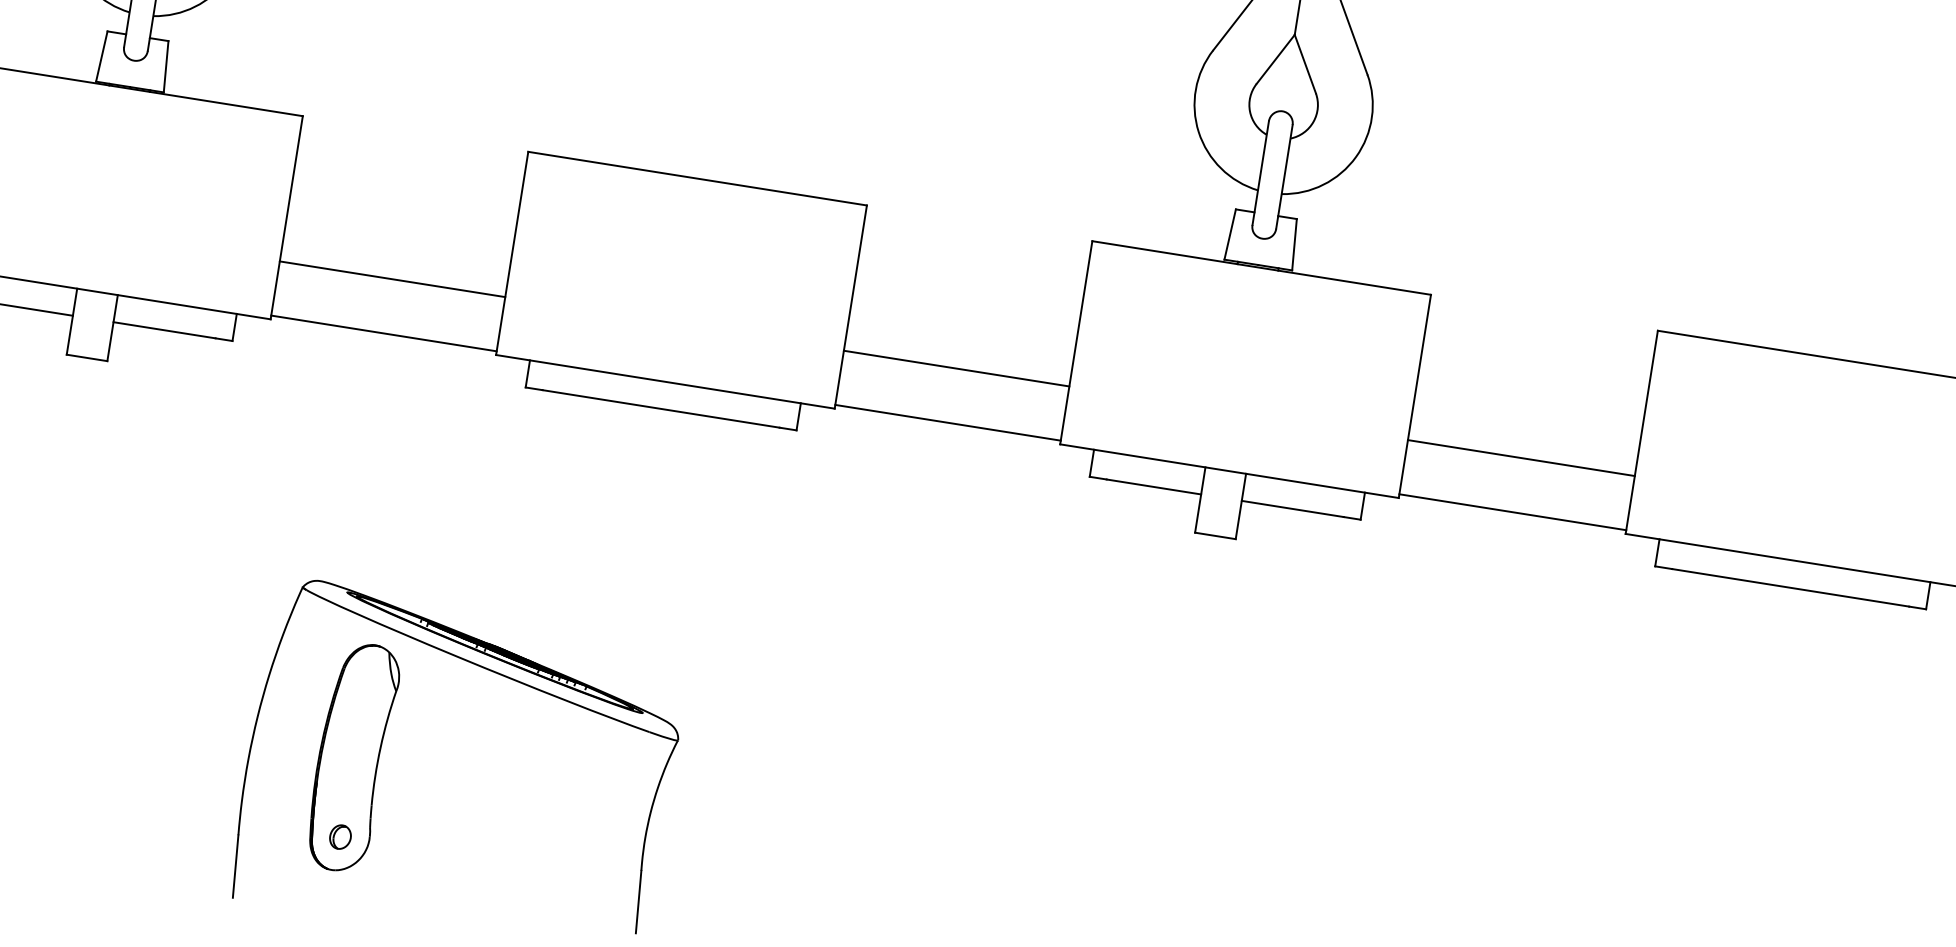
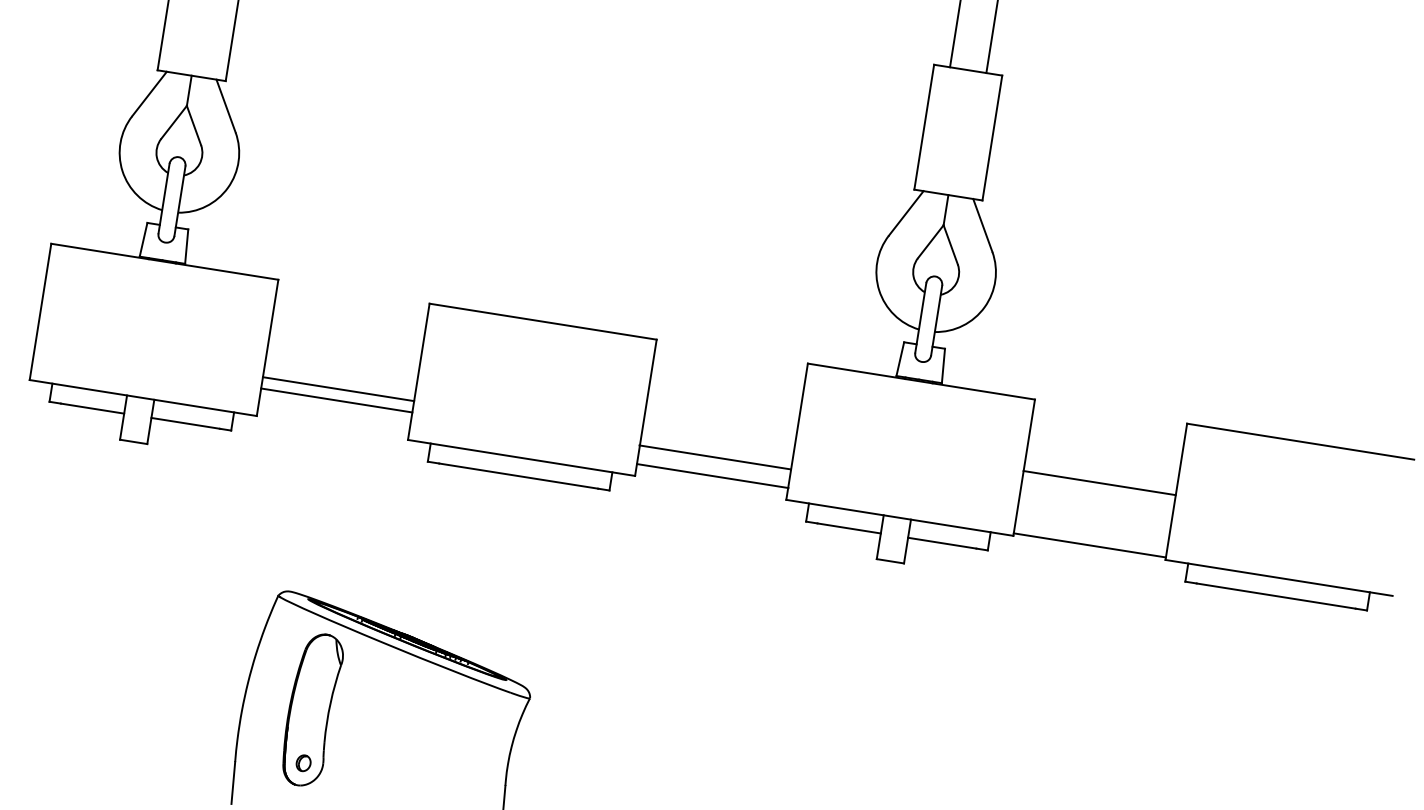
line: (383, 333) -> (336, 400), moved
line: (956, 369) -> (712, 476), moved
line: (947, 422) -> (714, 457), moved
line: (1521, 458) -> (1099, 483), moved

